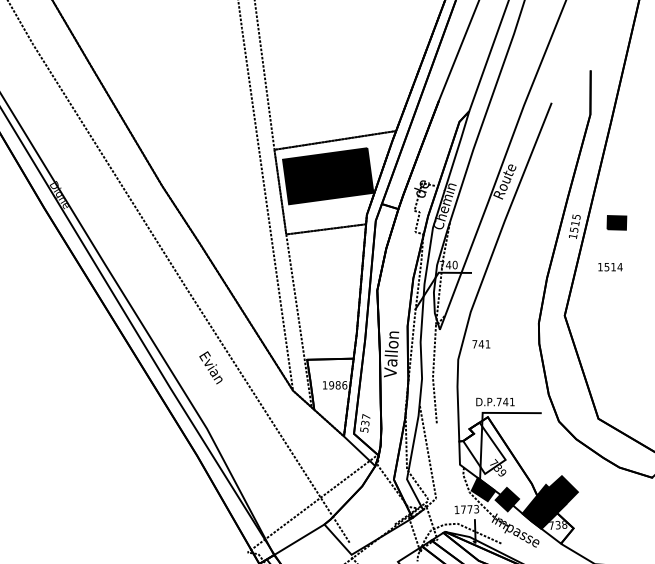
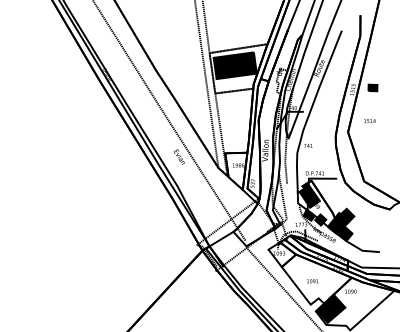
text: (609, 265) -> (369, 120), moved
fill: (483, 448) -> (309, 195), added
fill: (557, 527) -> (344, 233), added

